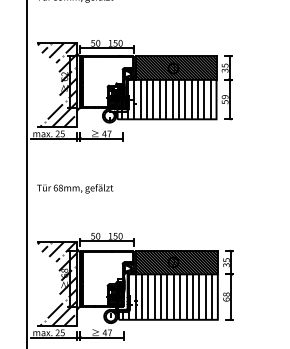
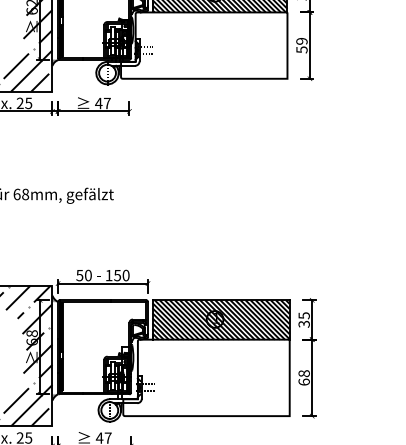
hatch: (165, 99) -> (201, 45), removed
hatch: (167, 296) -> (204, 376), removed

